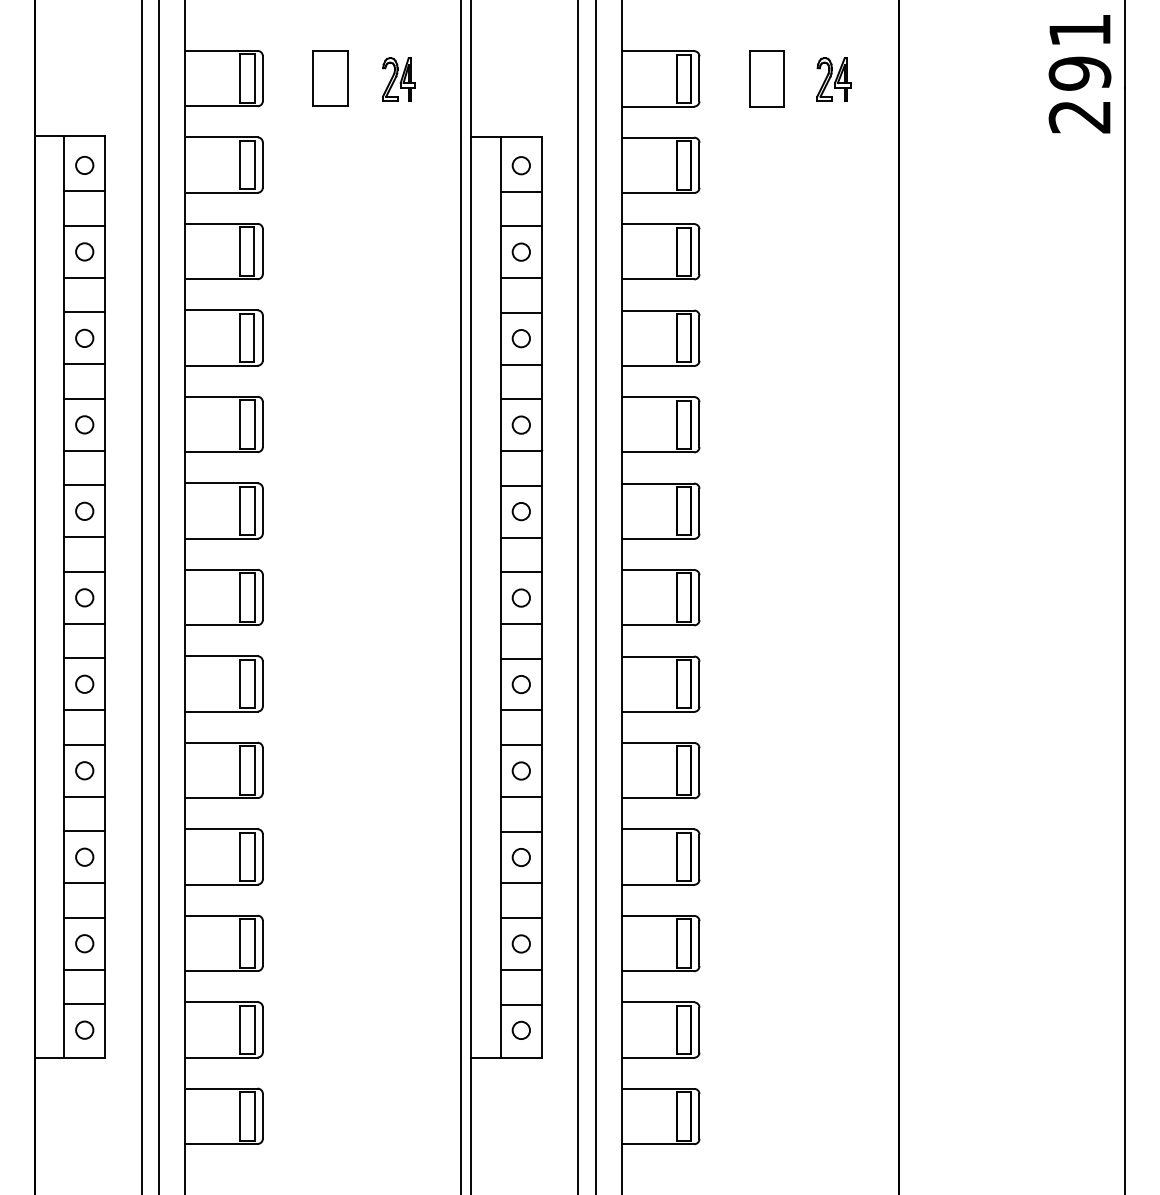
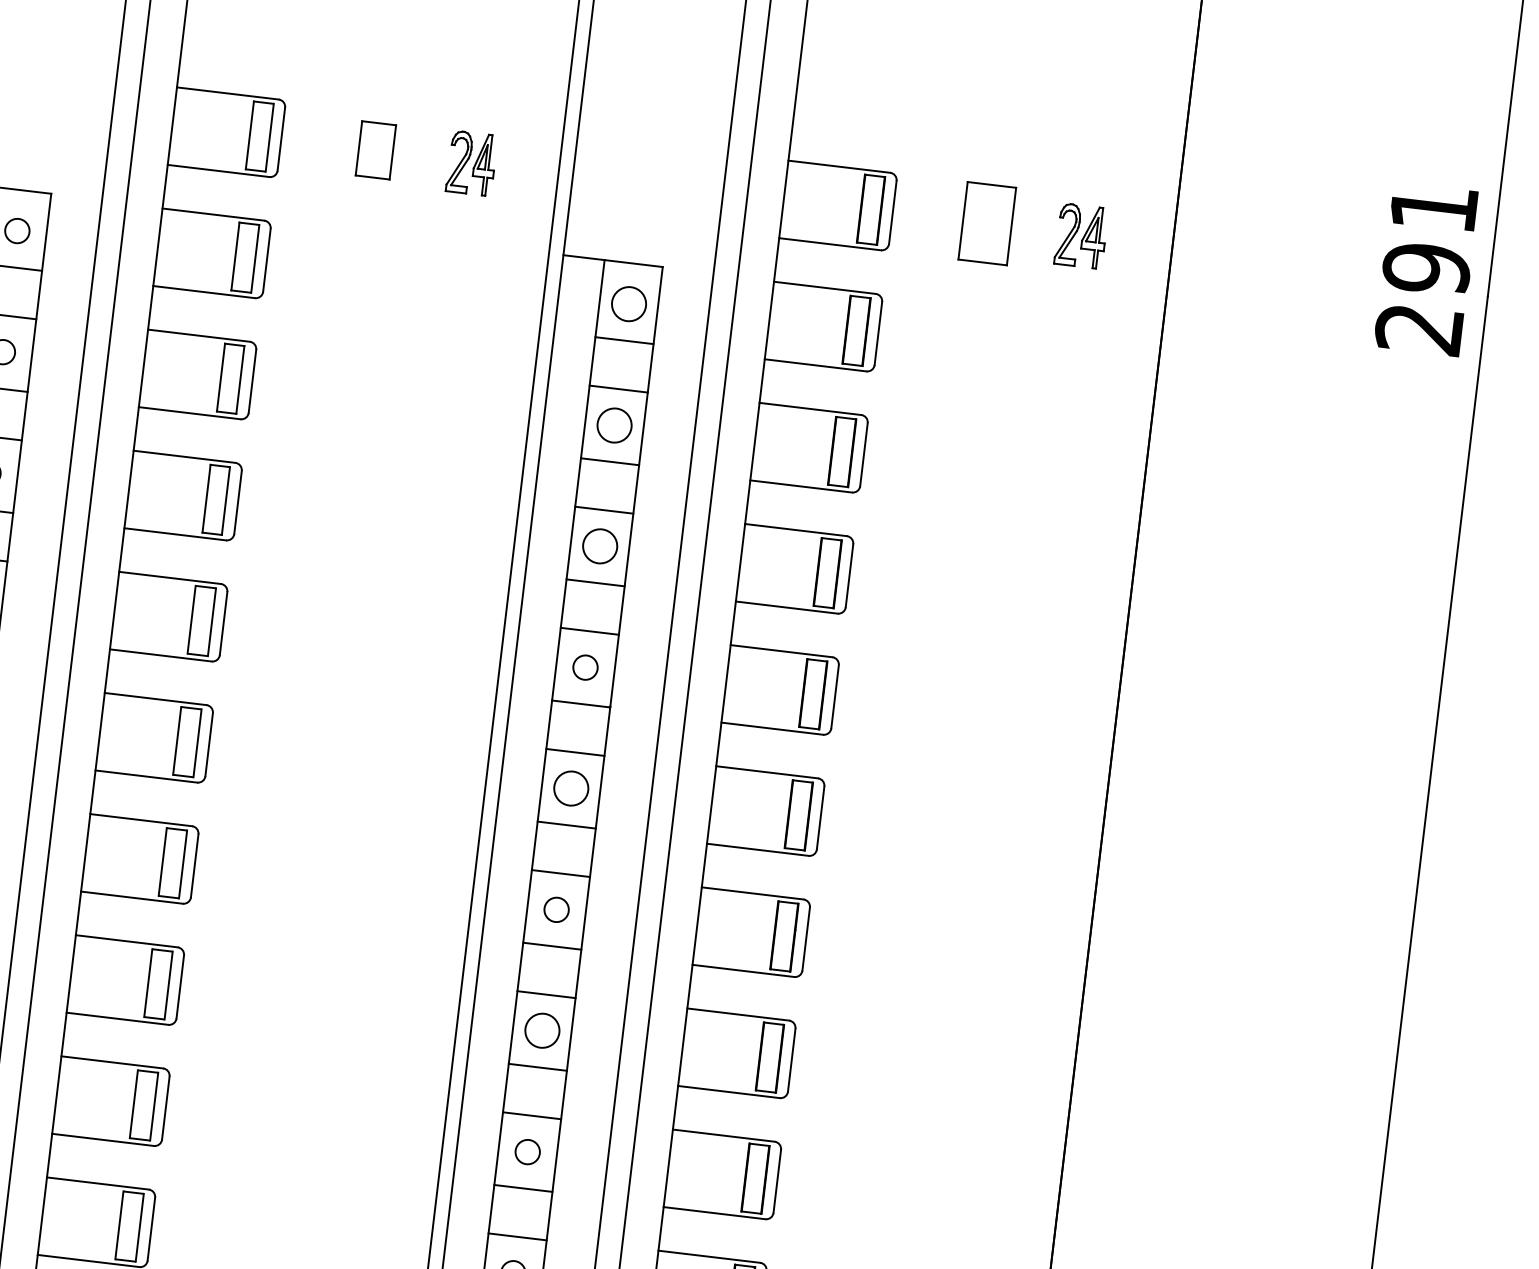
part: (330, 78) -> (376, 150), size x0.7
circle: (520, 165) -> (627, 303), size x1.4
circle: (520, 251) -> (613, 424), size x1.4
circle: (520, 338) -> (598, 546), size x1.4
circle: (520, 511) -> (569, 788), size x1.4
circle: (520, 684) -> (541, 1030), size x1.4

